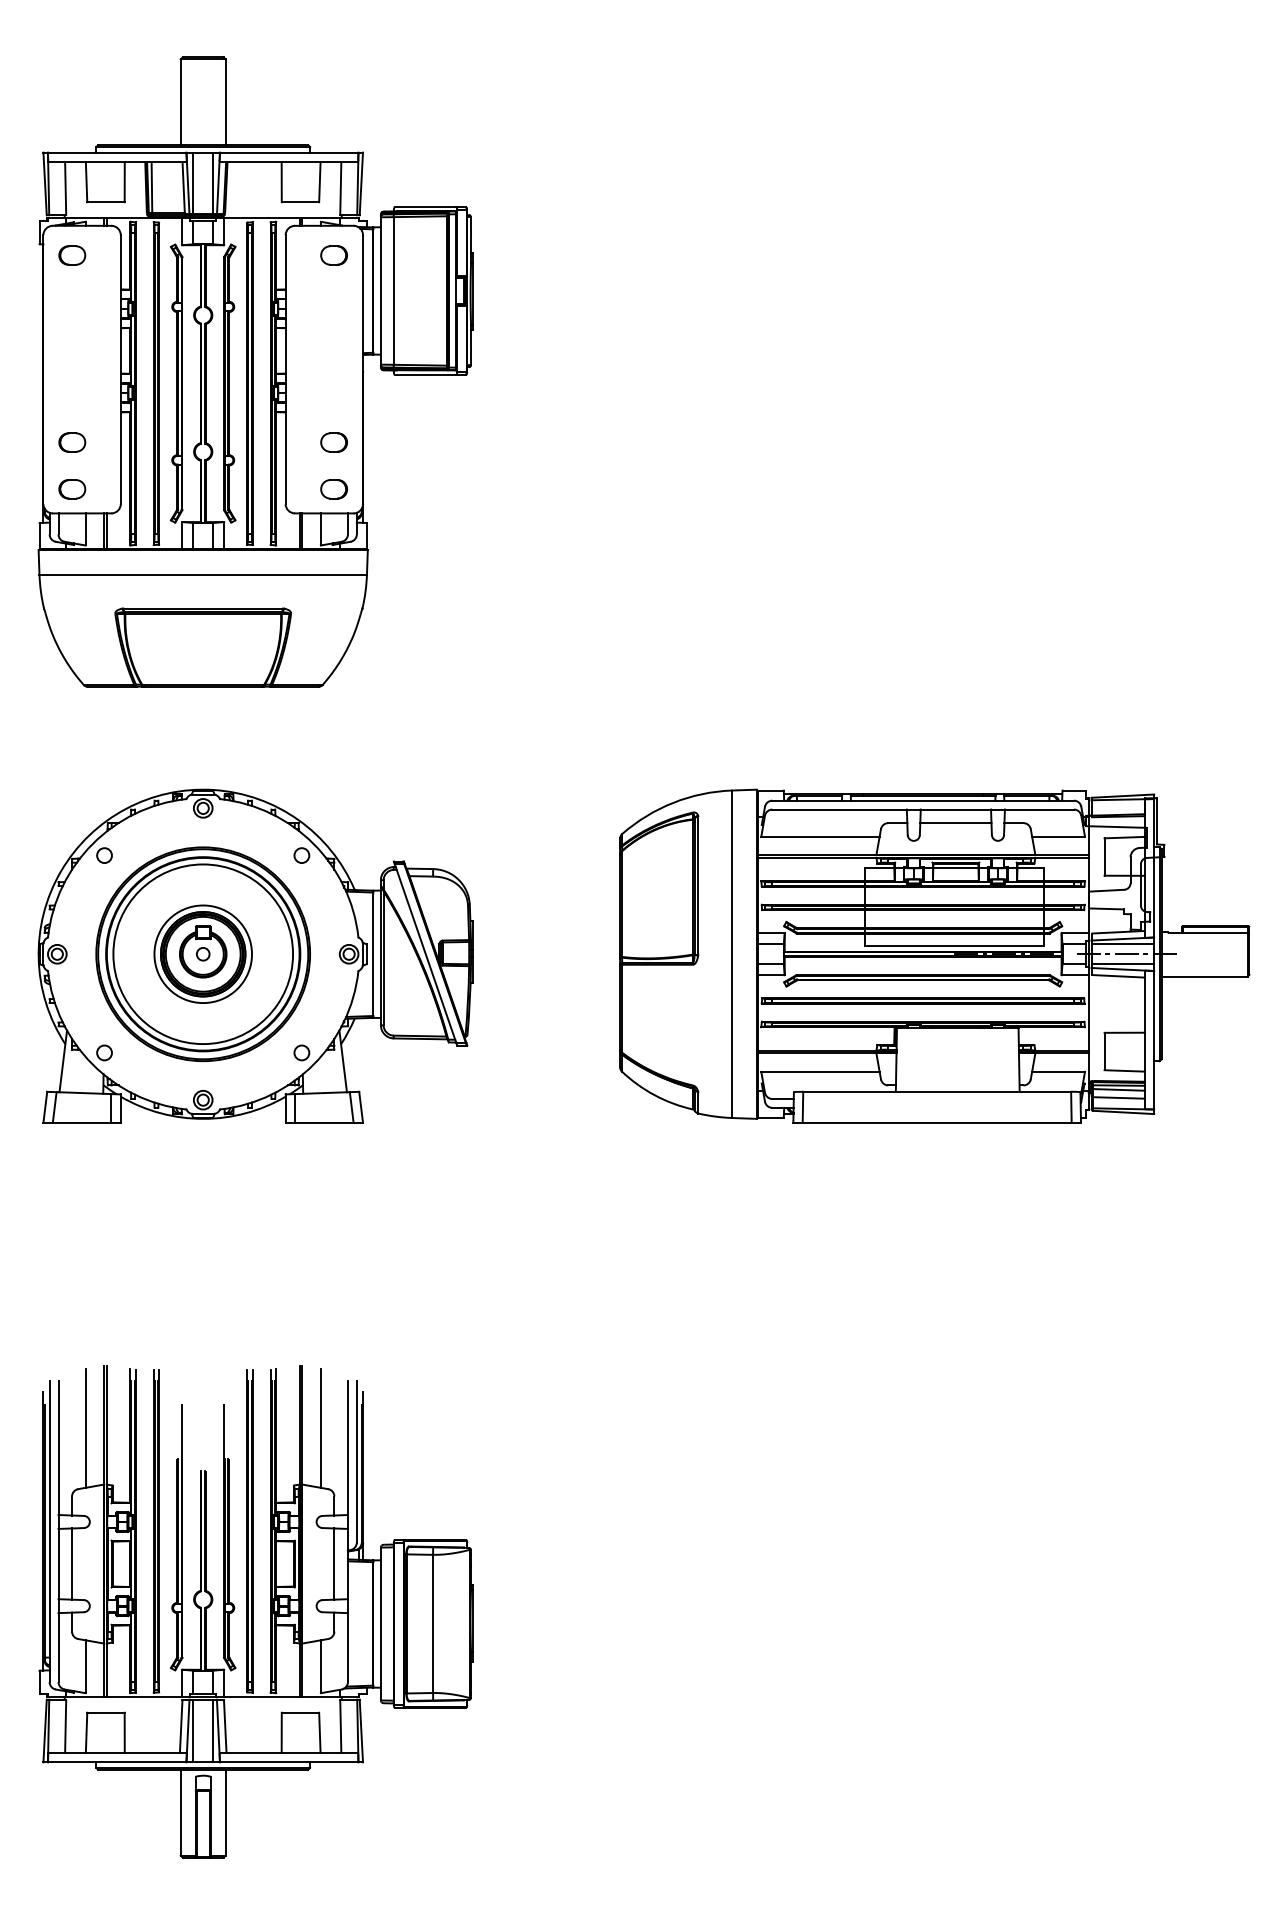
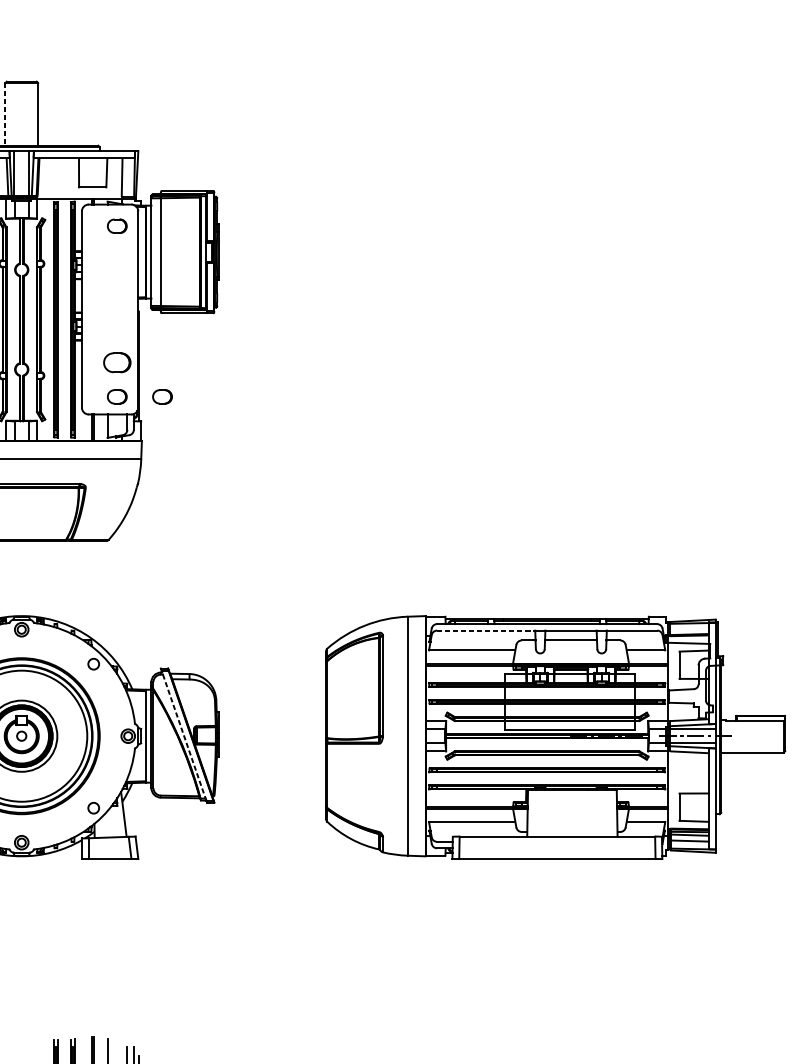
line: (180, 102) -> (5, 114), solid -> dashed
part: (333, 442) -> (116, 362), size x1.4
part: (395, 489) -> (162, 397), added
line: (840, 809) -> (486, 630), solid -> dashed
line: (425, 953) -> (183, 735), solid -> dashed

